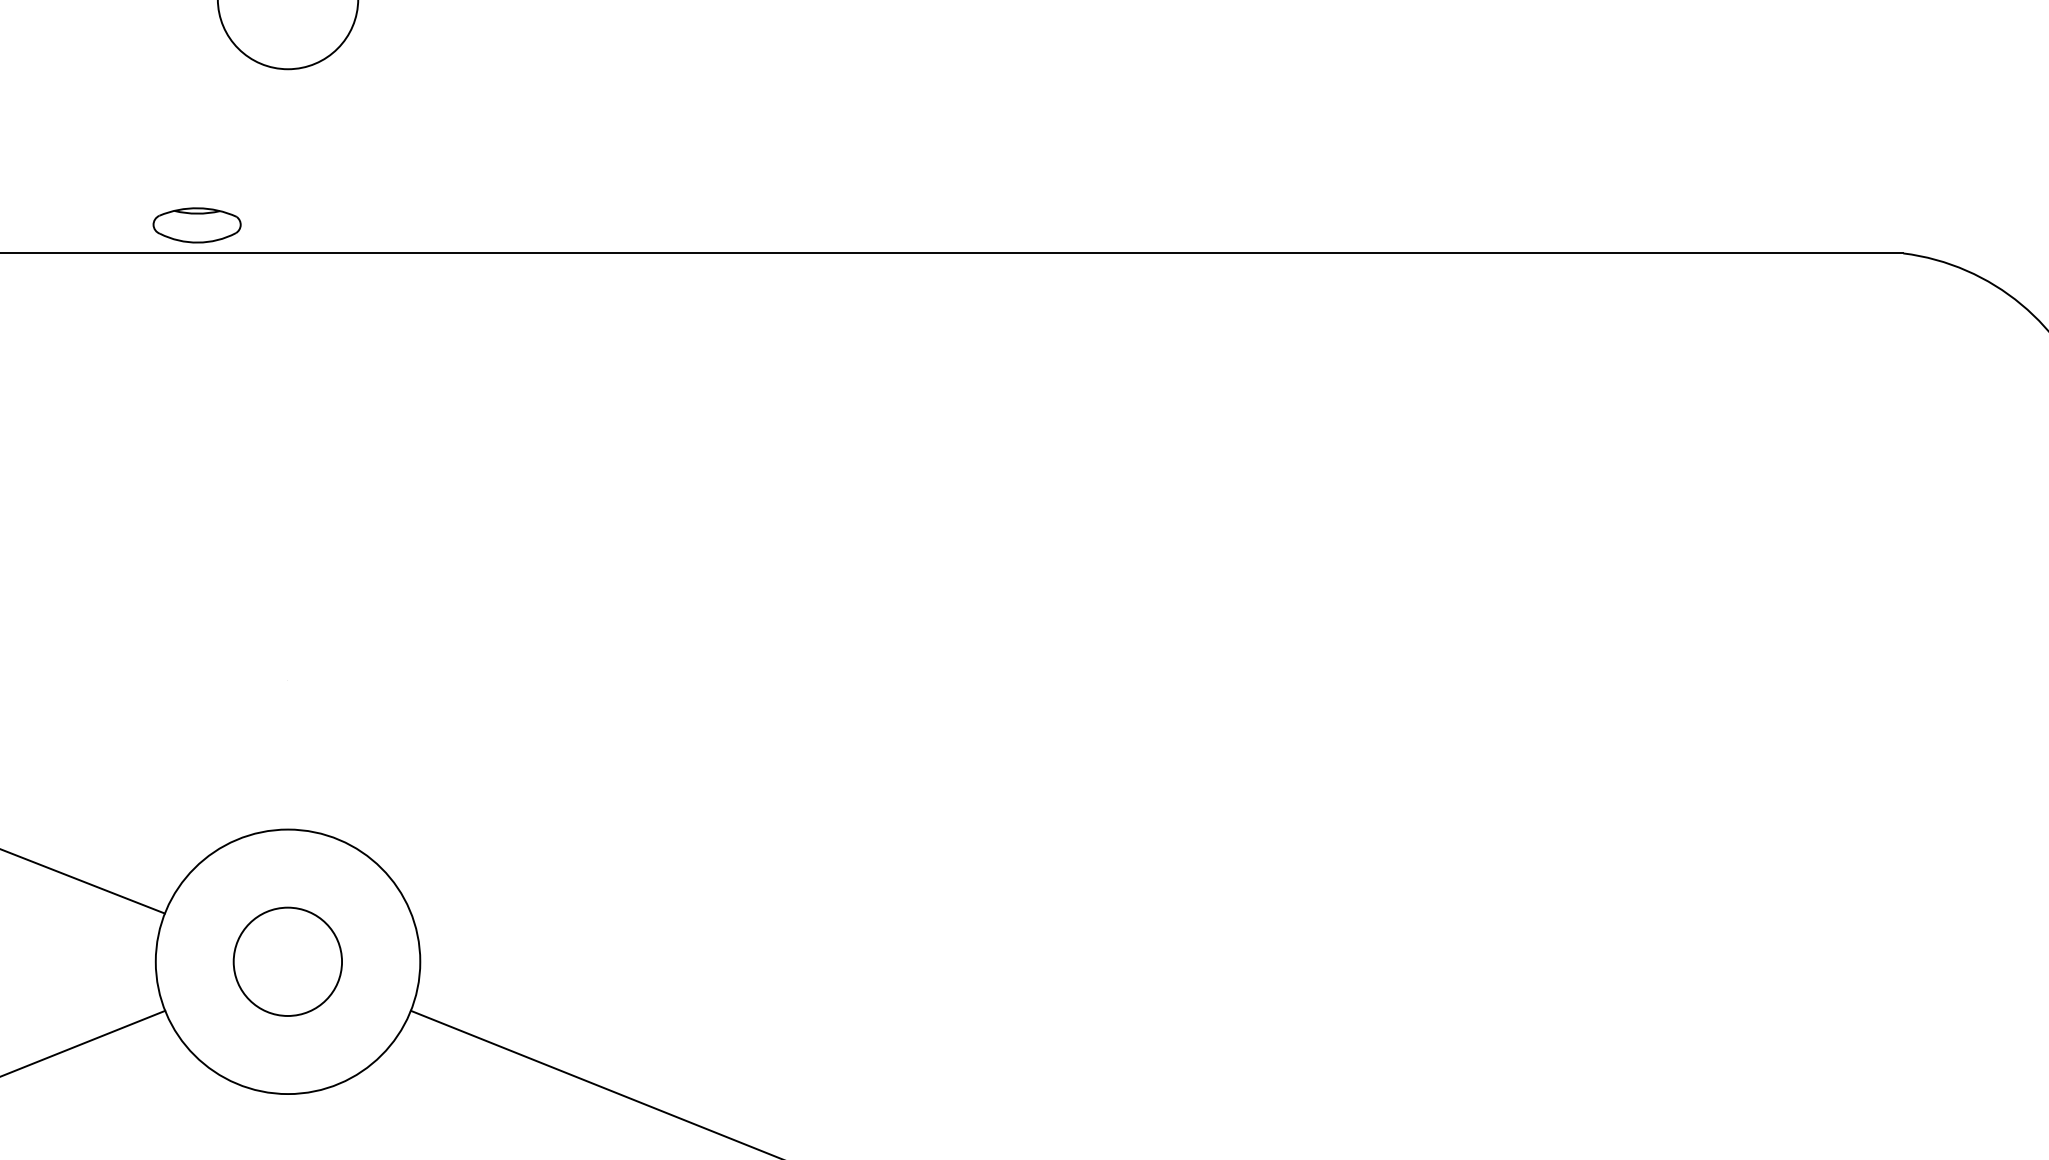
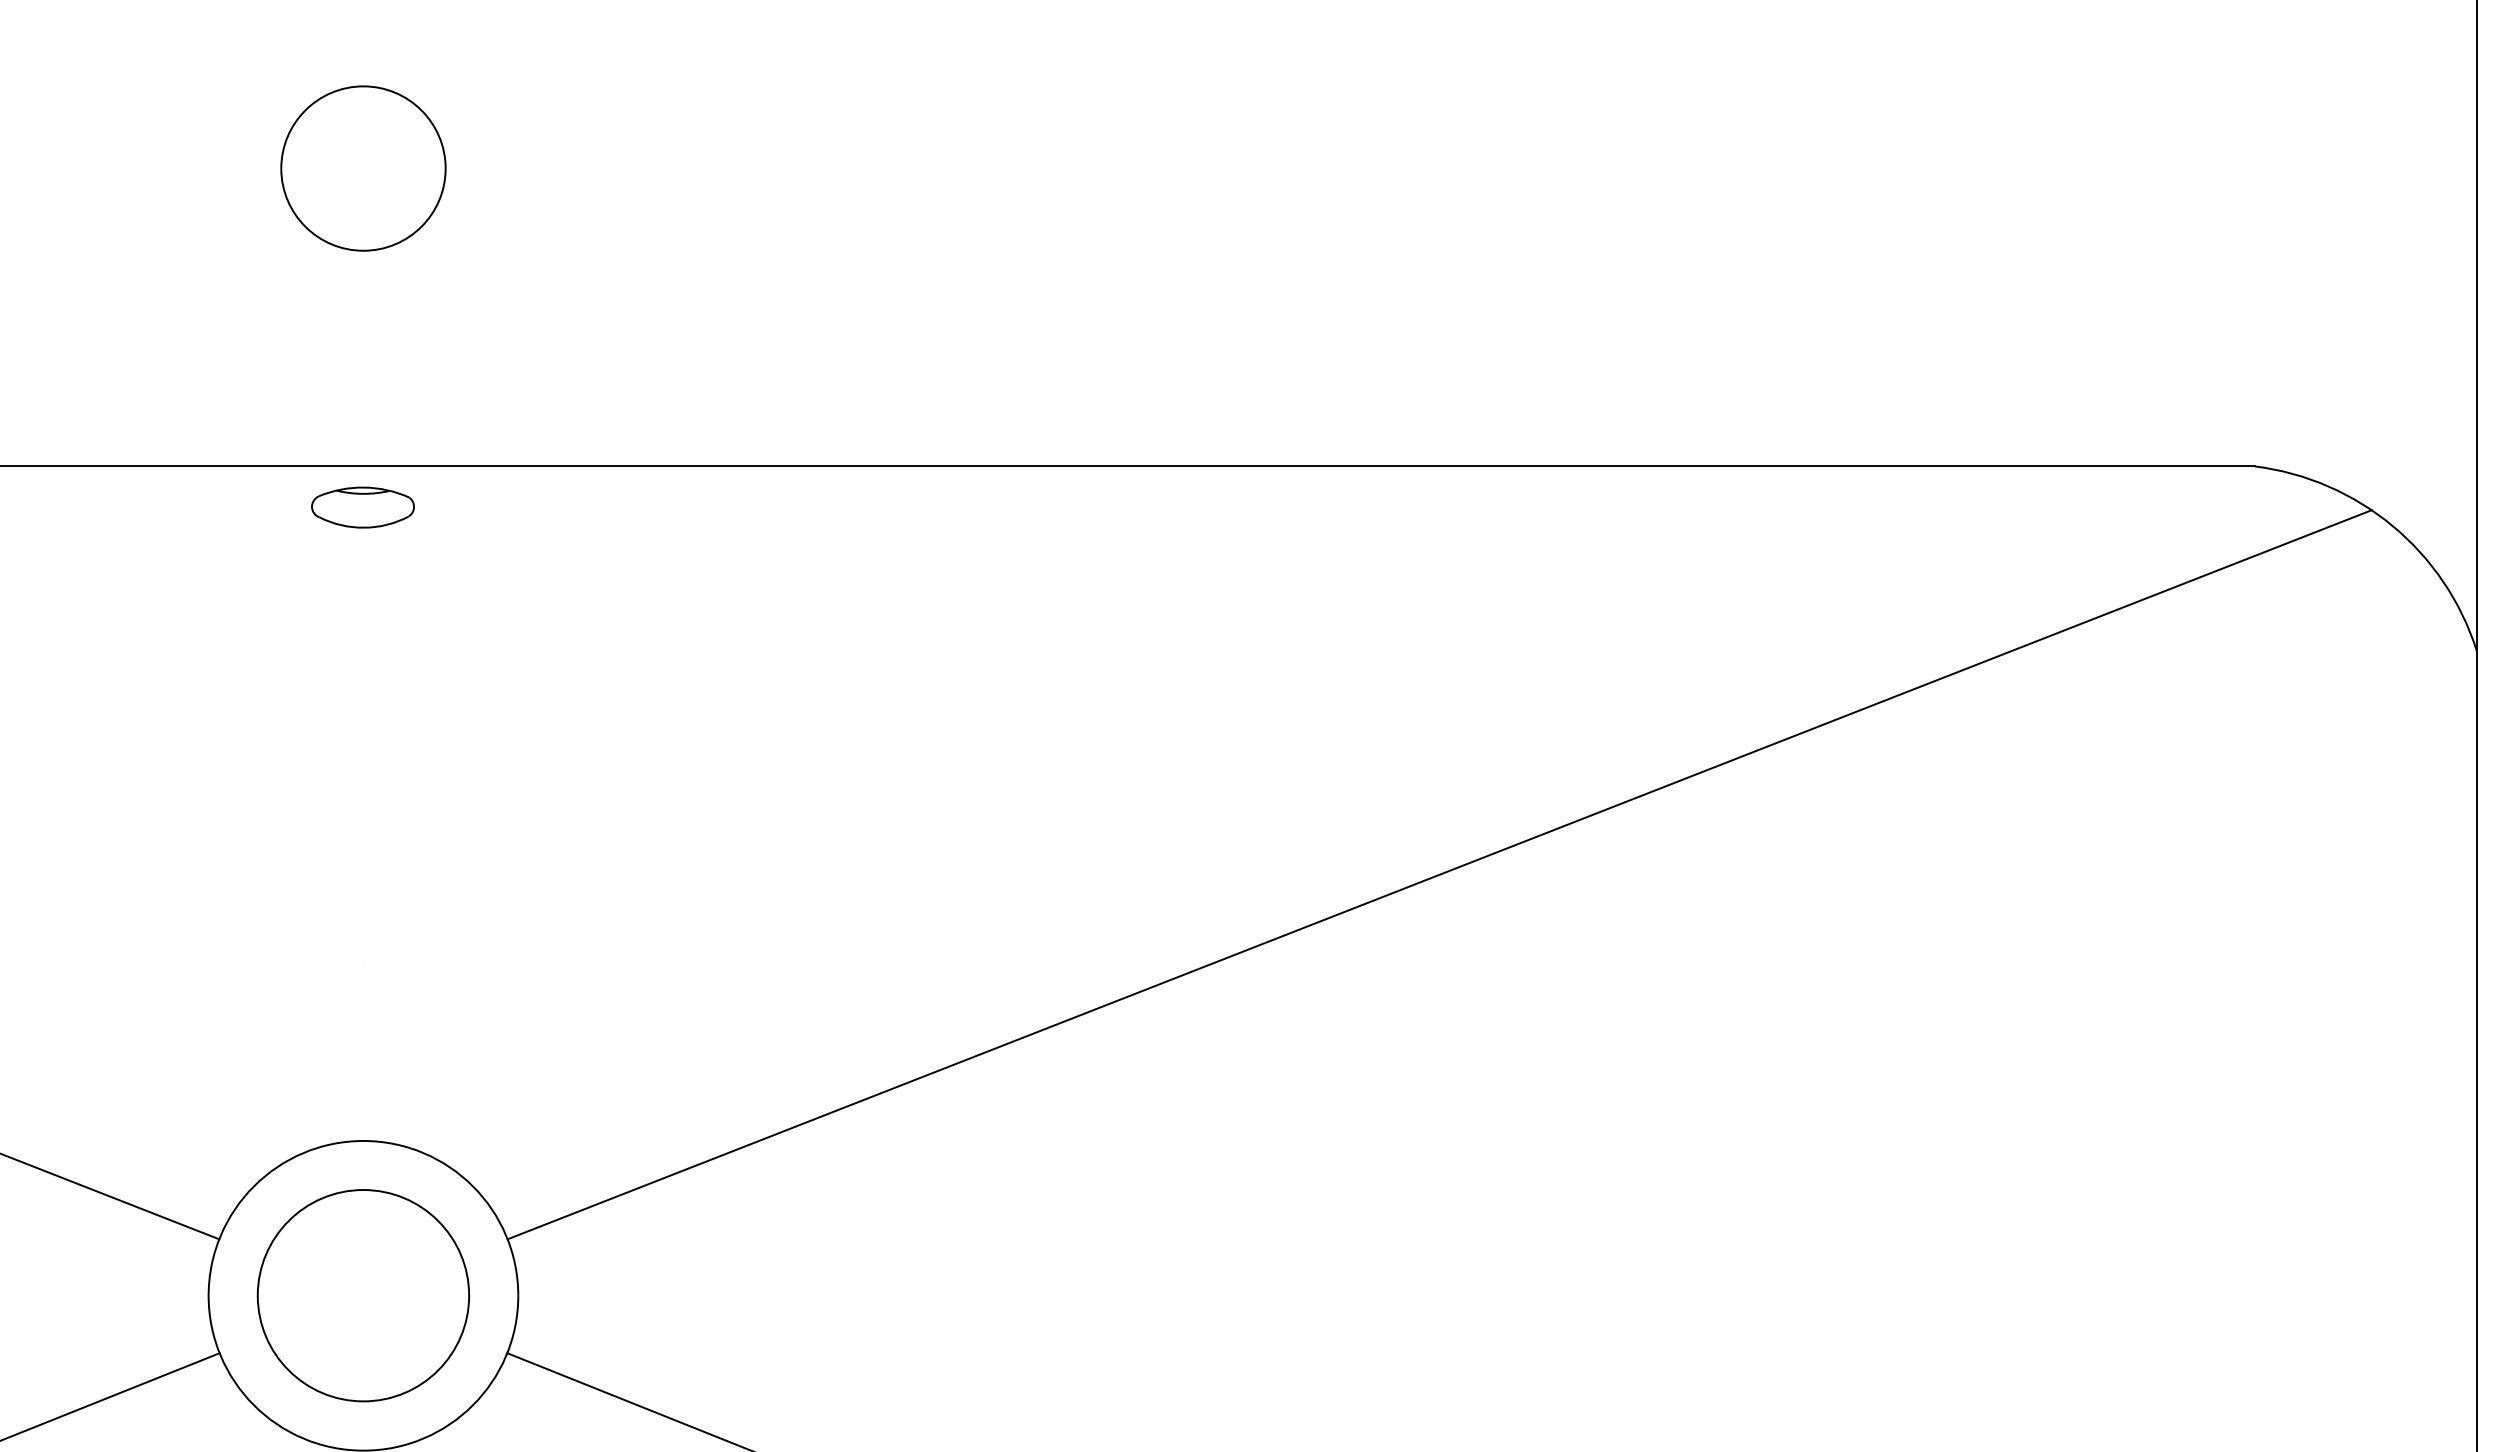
part: (196, 225) -> (362, 507), moved
line: (1207, 601) -> (1439, 874), added
circle: (287, 961) -> (362, 1295), size x1.67

